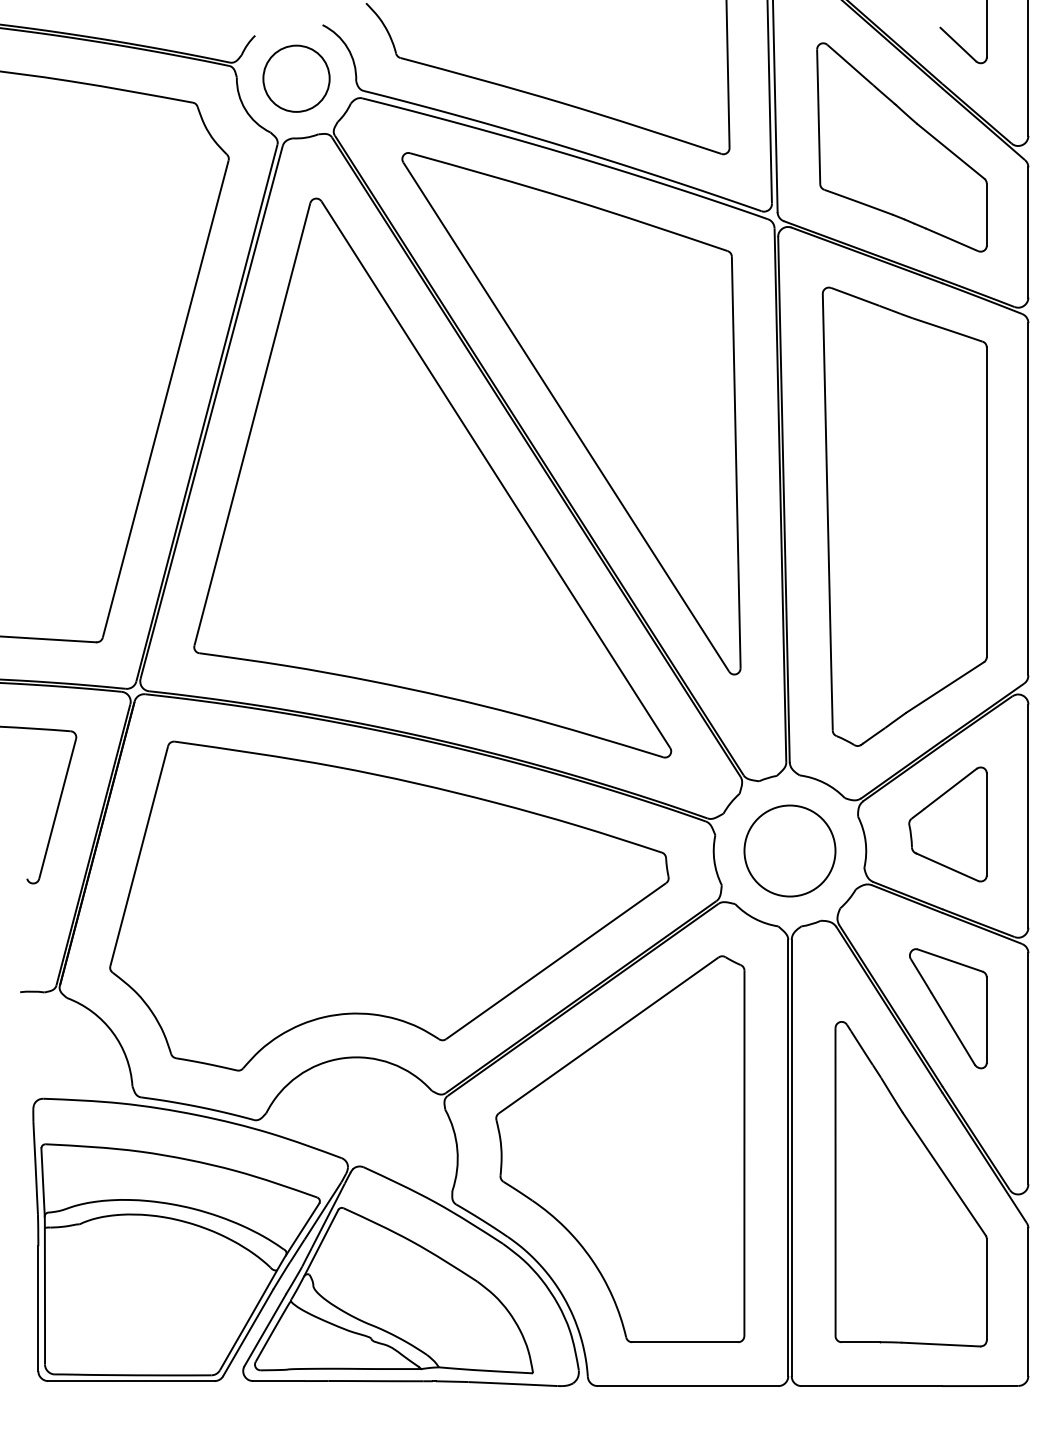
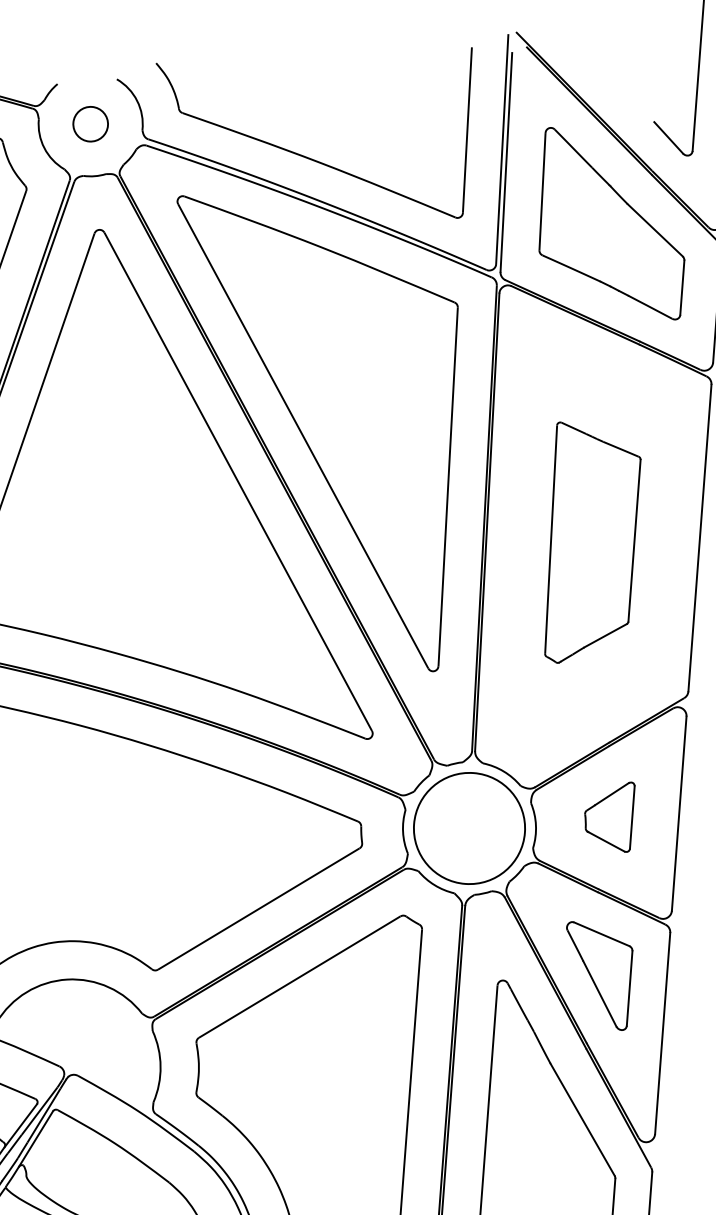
circle: (296, 78) -> (90, 124), size x0.6
part: (904, 516) -> (591, 544), size x0.6
part: (947, 824) -> (608, 815), size x0.7
circle: (789, 850) -> (469, 828), size x1.4

